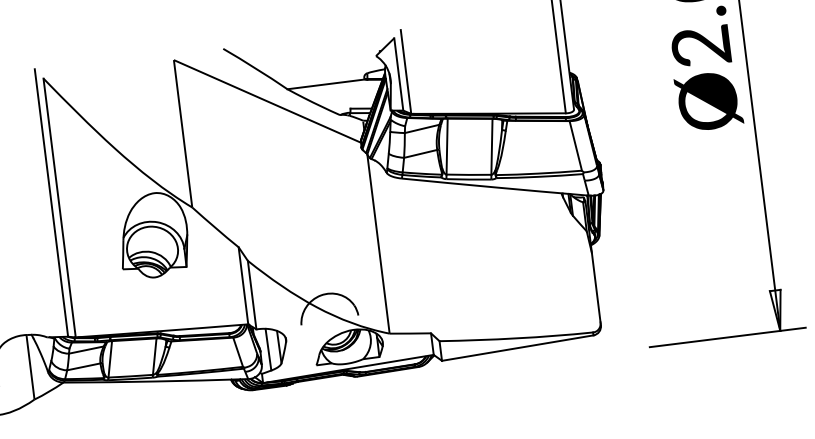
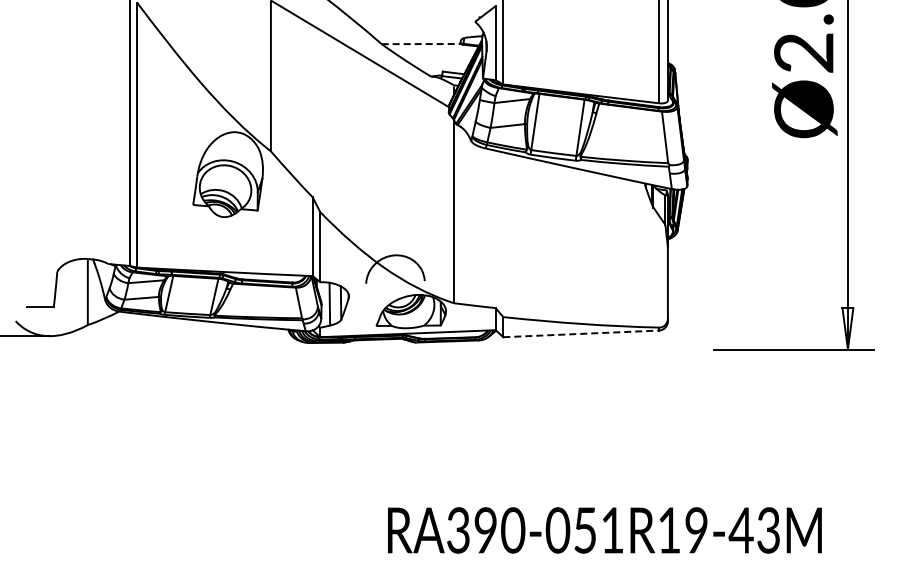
line: (326, 84) -> (421, 44), solid -> dashed
line: (517, 347) -> (581, 333), solid -> dashed

